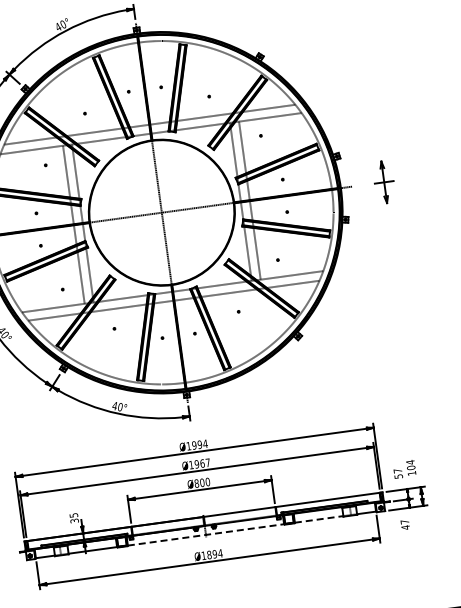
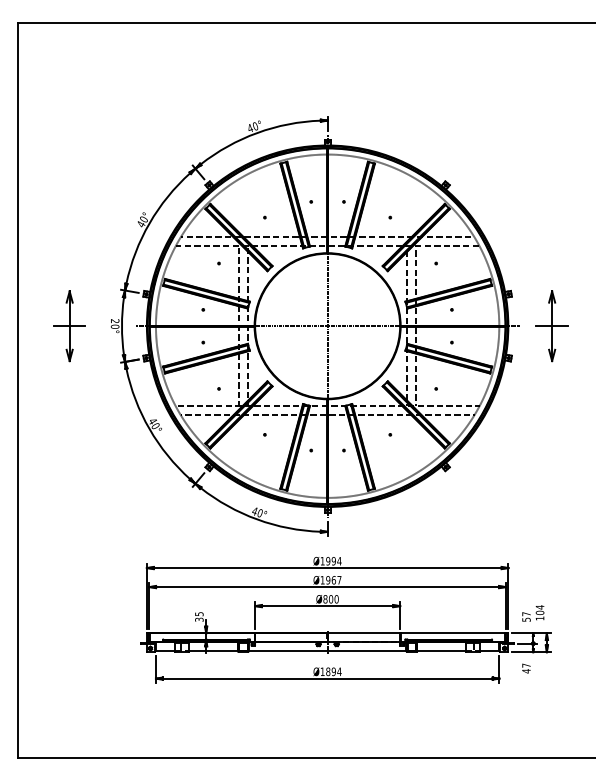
part: (383, 182) -> (551, 326), size x1.67
line: (319, 519) -> (442, 651), dashed -> solid
line: (205, 534) -> (327, 651), dashed -> solid

